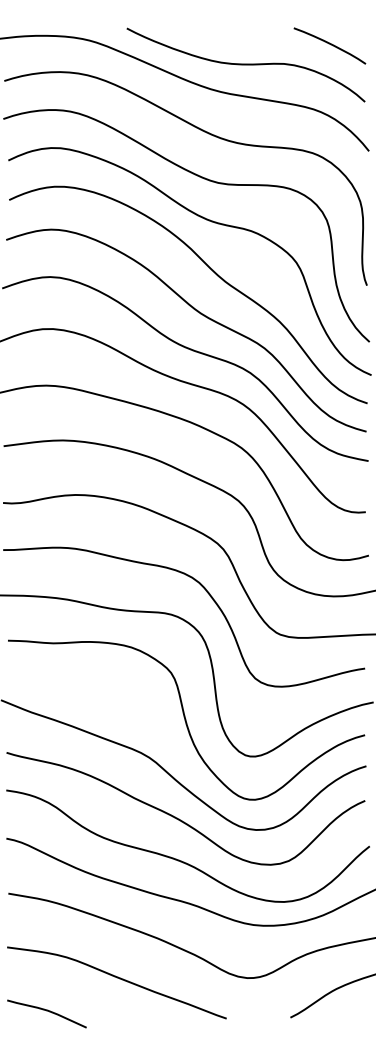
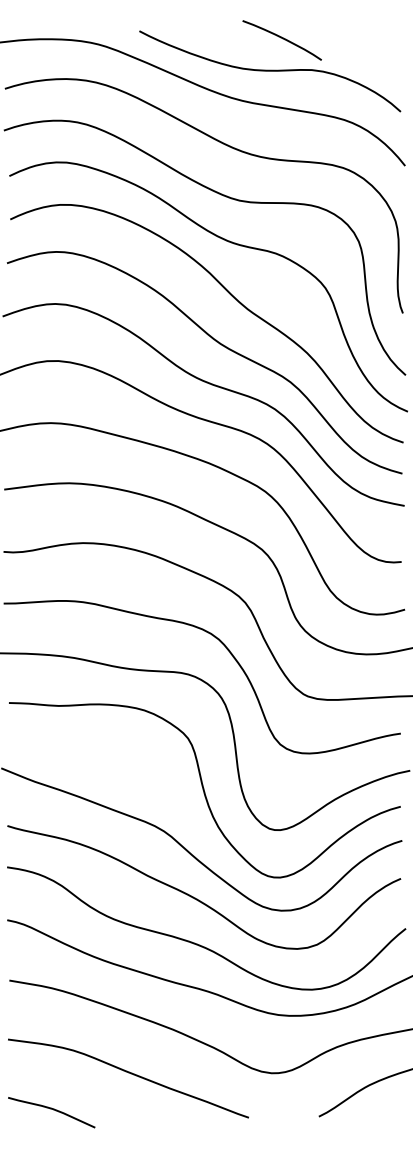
curve: (330, 45) -> (282, 39), moved

